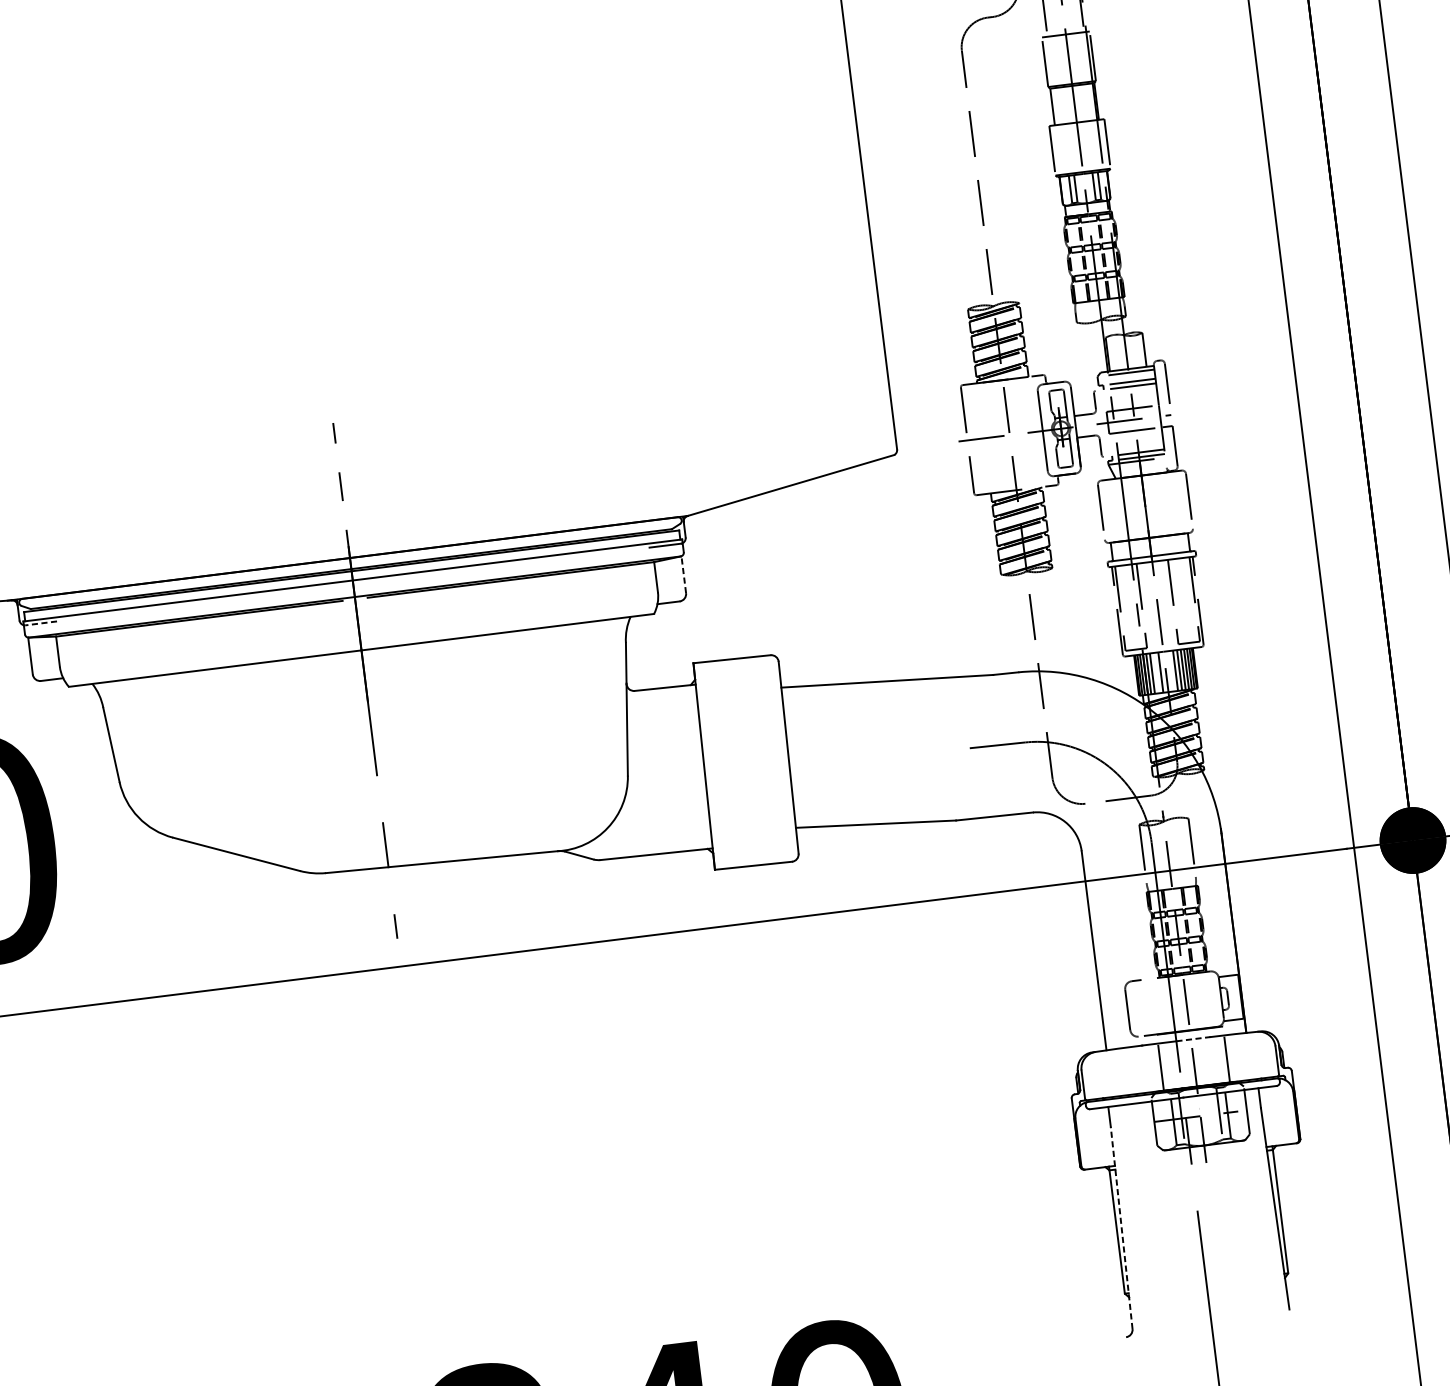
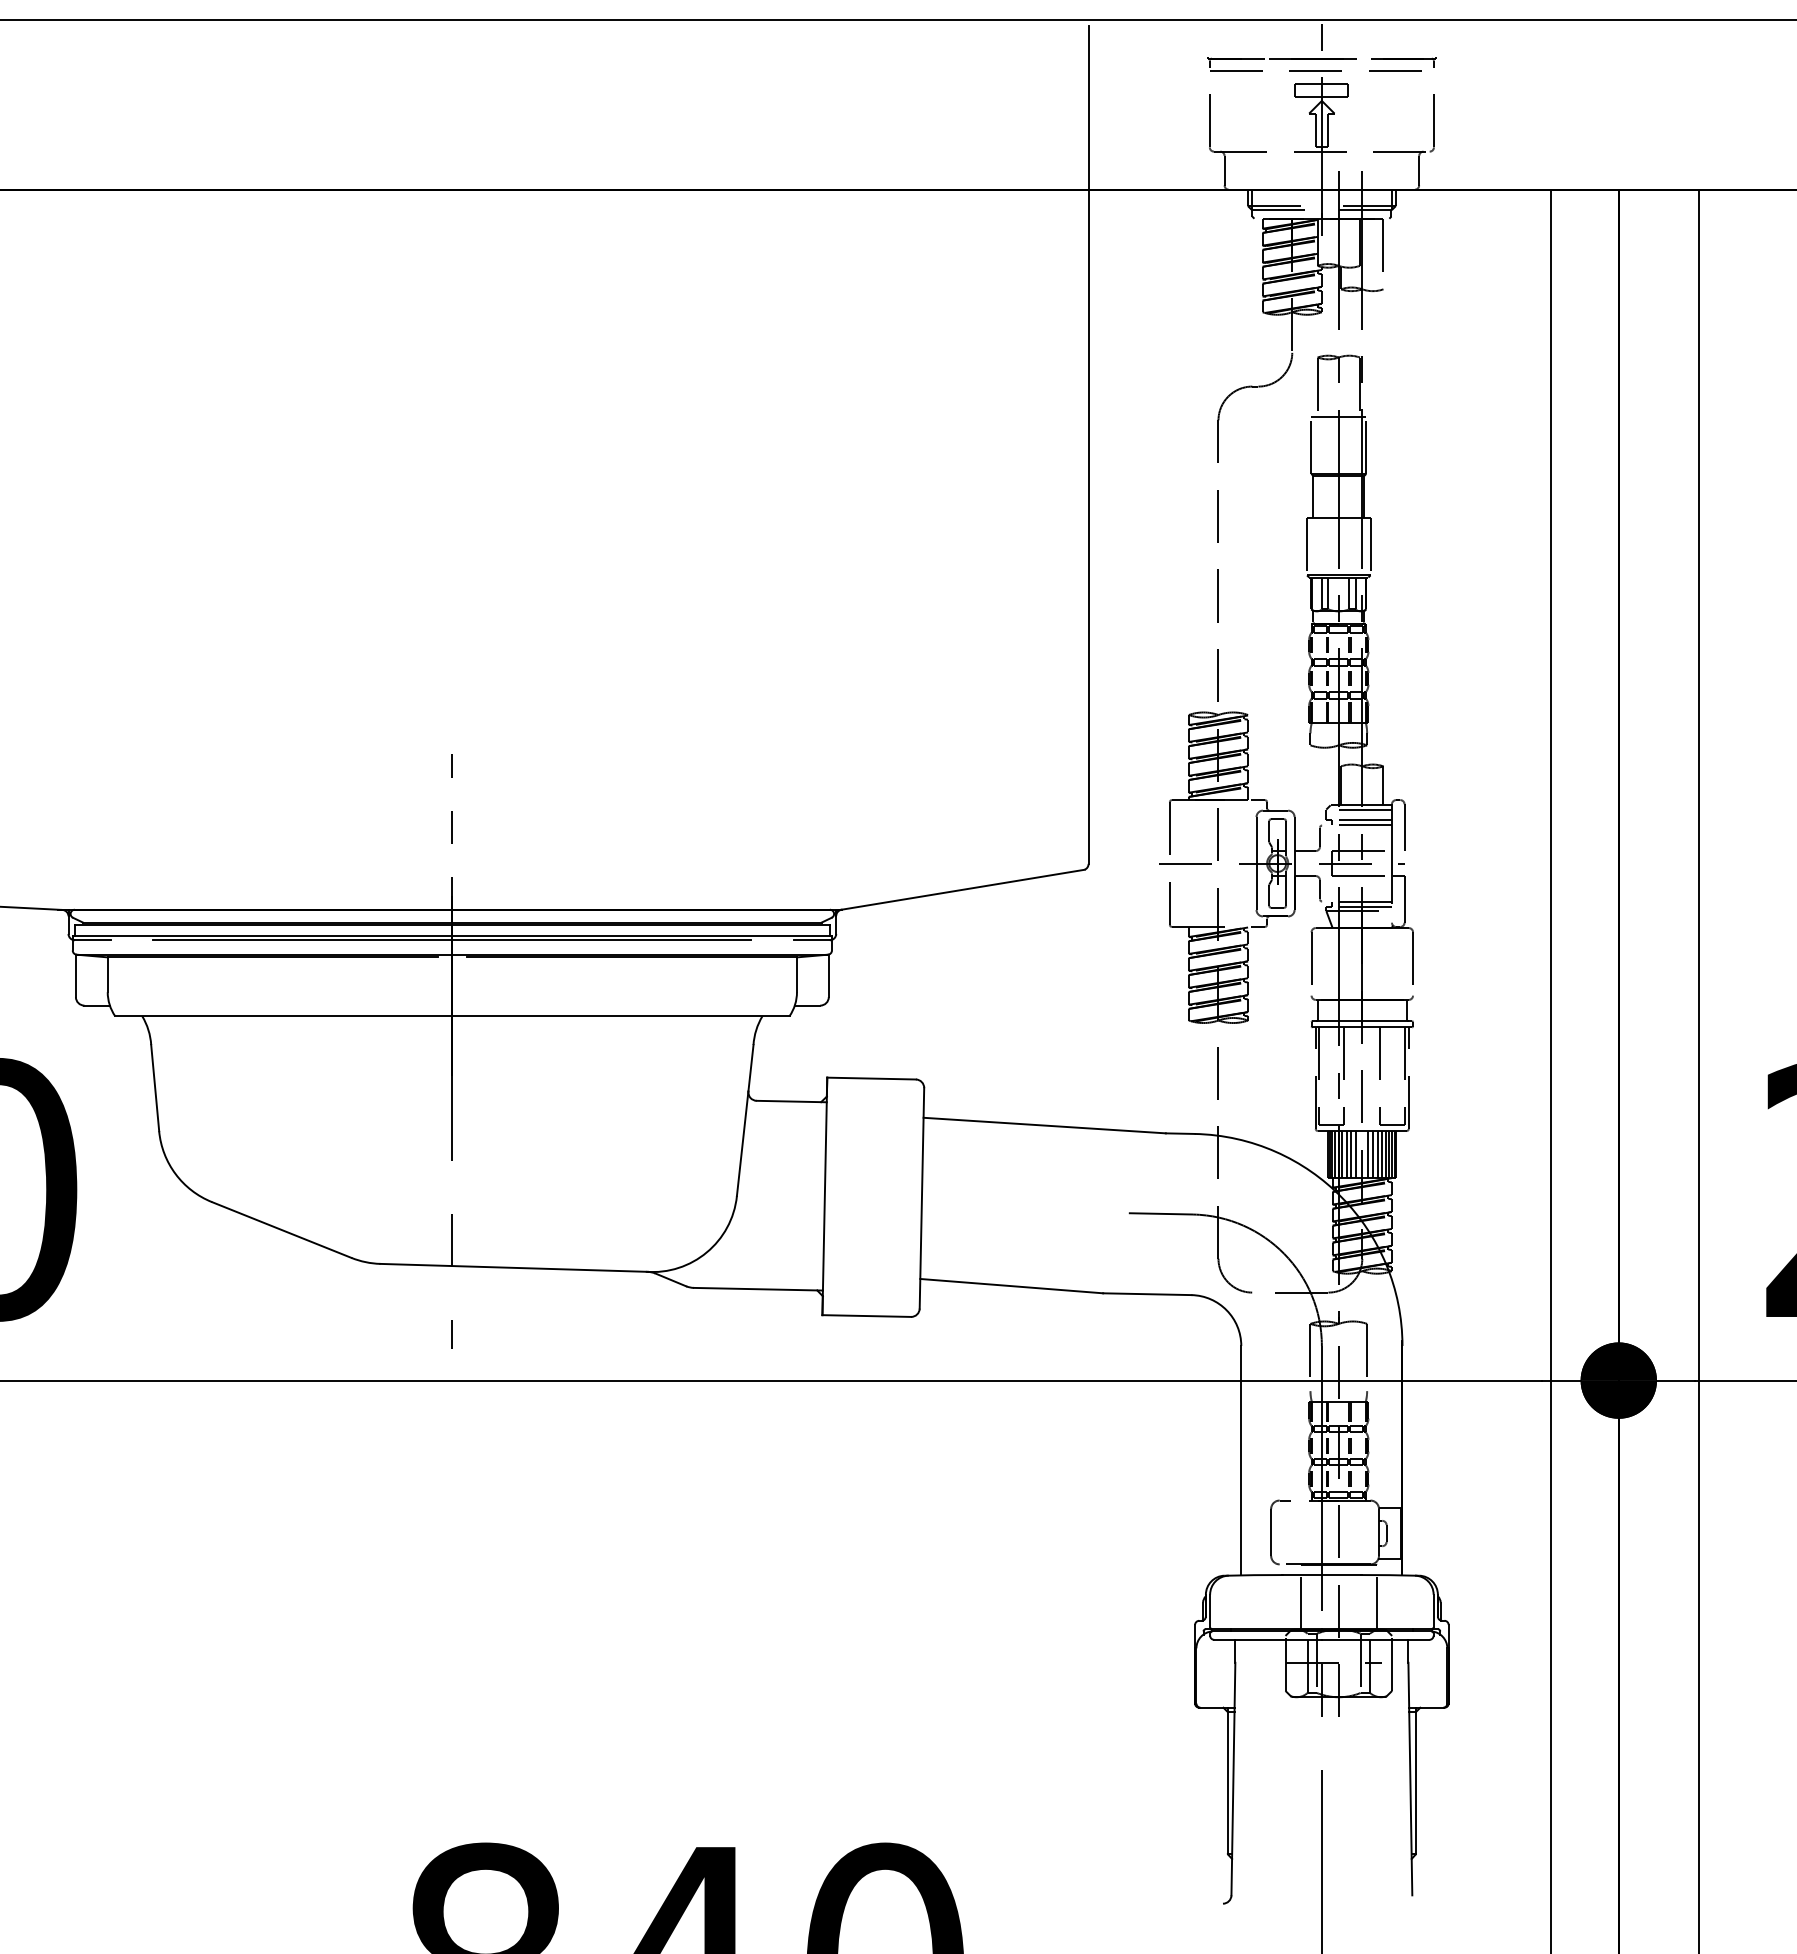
line: (683, 574) -> (828, 975), dashed -> solid
line: (353, 584) -> (452, 940), added
line: (41, 623) -> (92, 940), dashed -> solid
line: (1171, 671) -> (1368, 1154), added
line: (1156, 673) -> (1351, 1154), added
line: (1193, 1038) -> (1341, 1574), dashed -> solid
line: (1121, 1227) -> (1233, 1778), dashed -> solid

